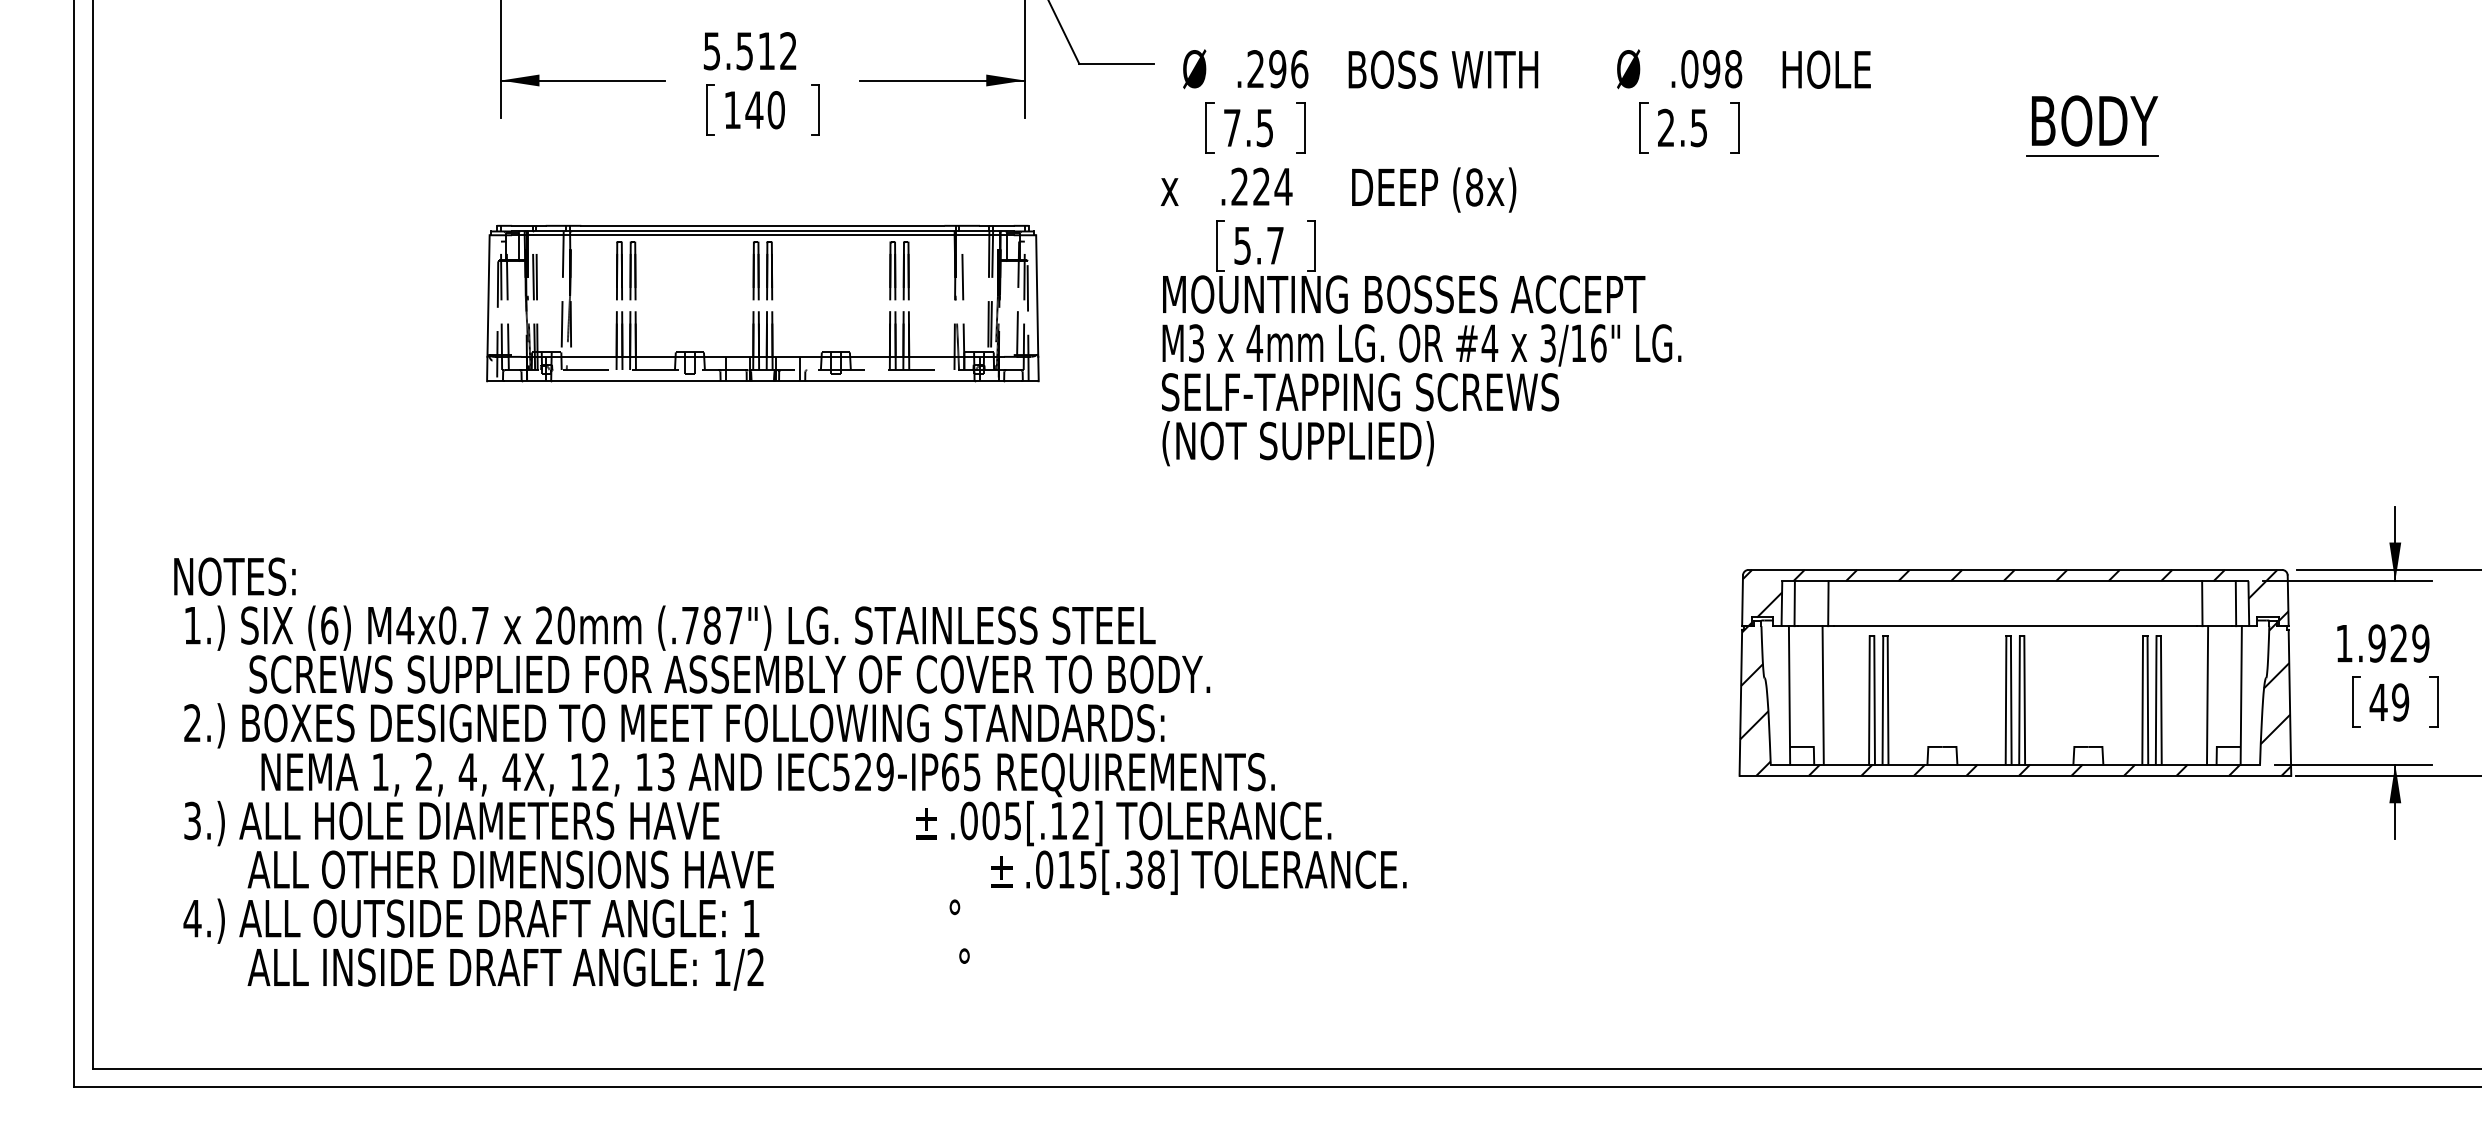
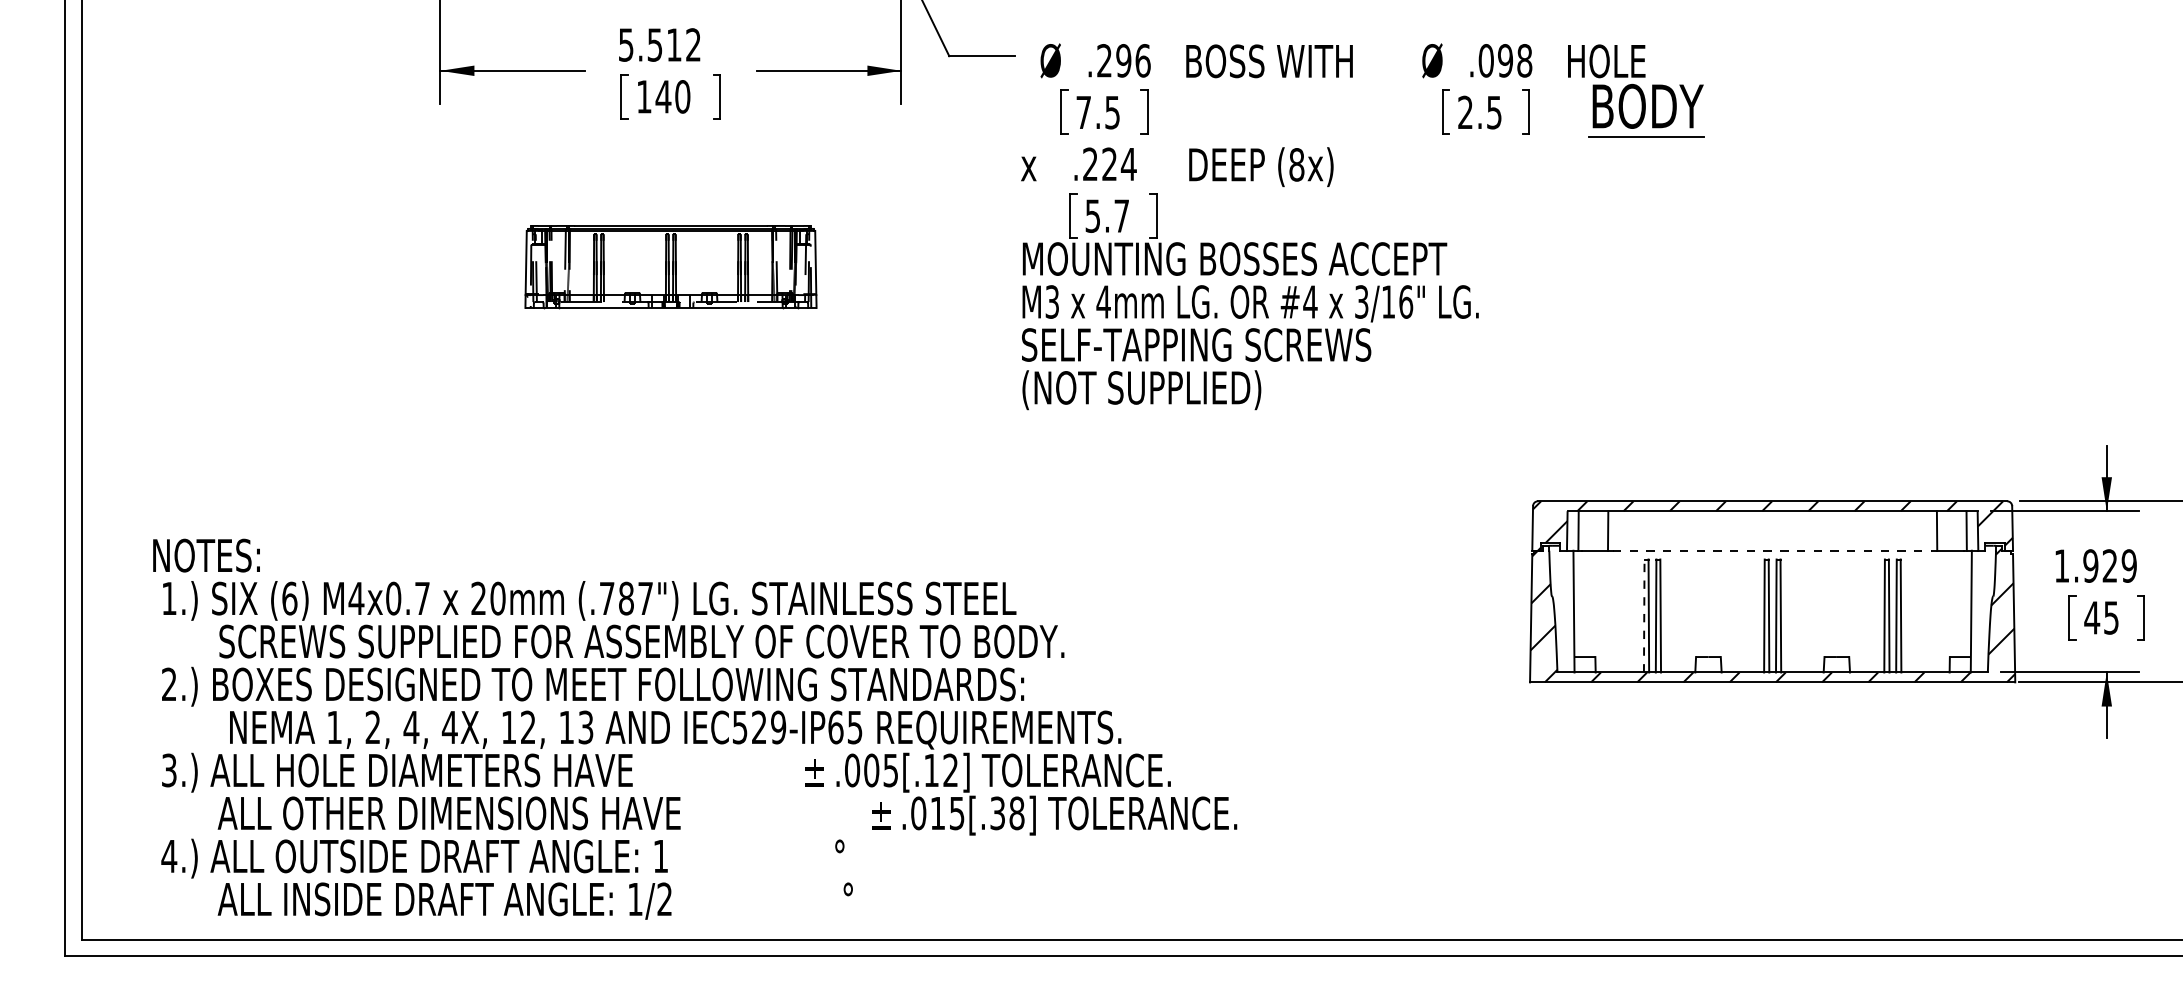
part: (2092, 125) -> (1646, 110), moved
part: (762, 303) -> (670, 266), size x0.6
line: (2015, 626) -> (1772, 551), solid -> dashed
line: (1822, 695) -> (1602, 611), removed
line: (2207, 695) -> (1941, 611), removed
line: (1869, 699) -> (1644, 615), solid -> dashed
text: (2400, 702) -> (2111, 617), 49 -> 45
text: (790, 773) -> (695, 728), moved

